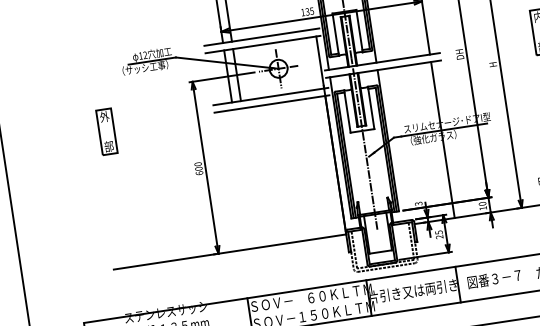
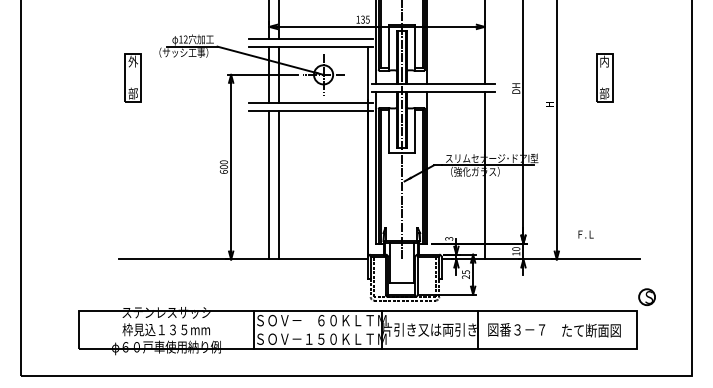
part: (106, 131) -> (132, 77), moved
line: (252, 177) -> (278, 184), added
line: (243, 178) -> (269, 184), added

